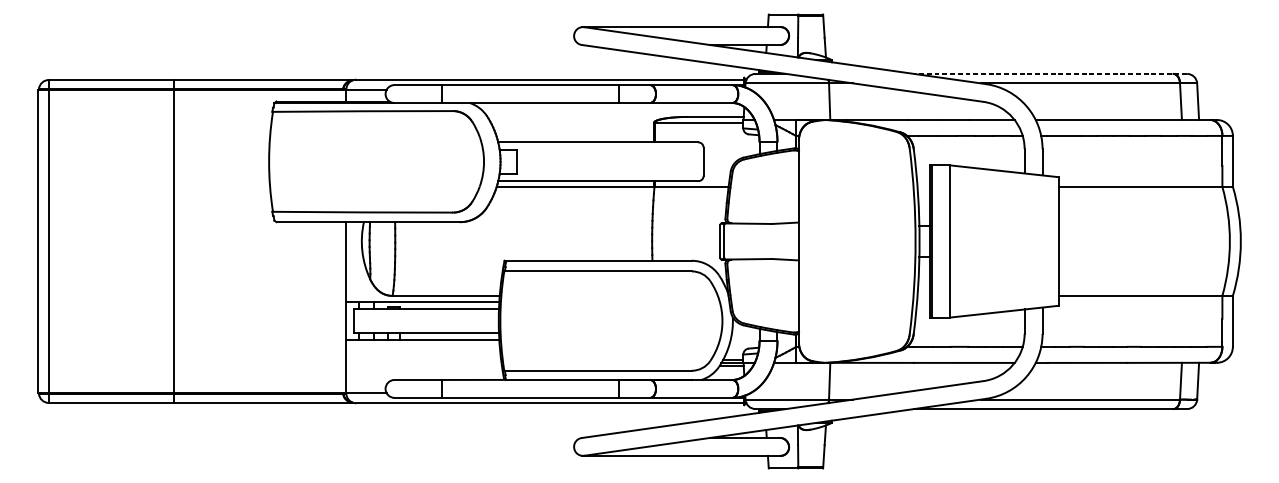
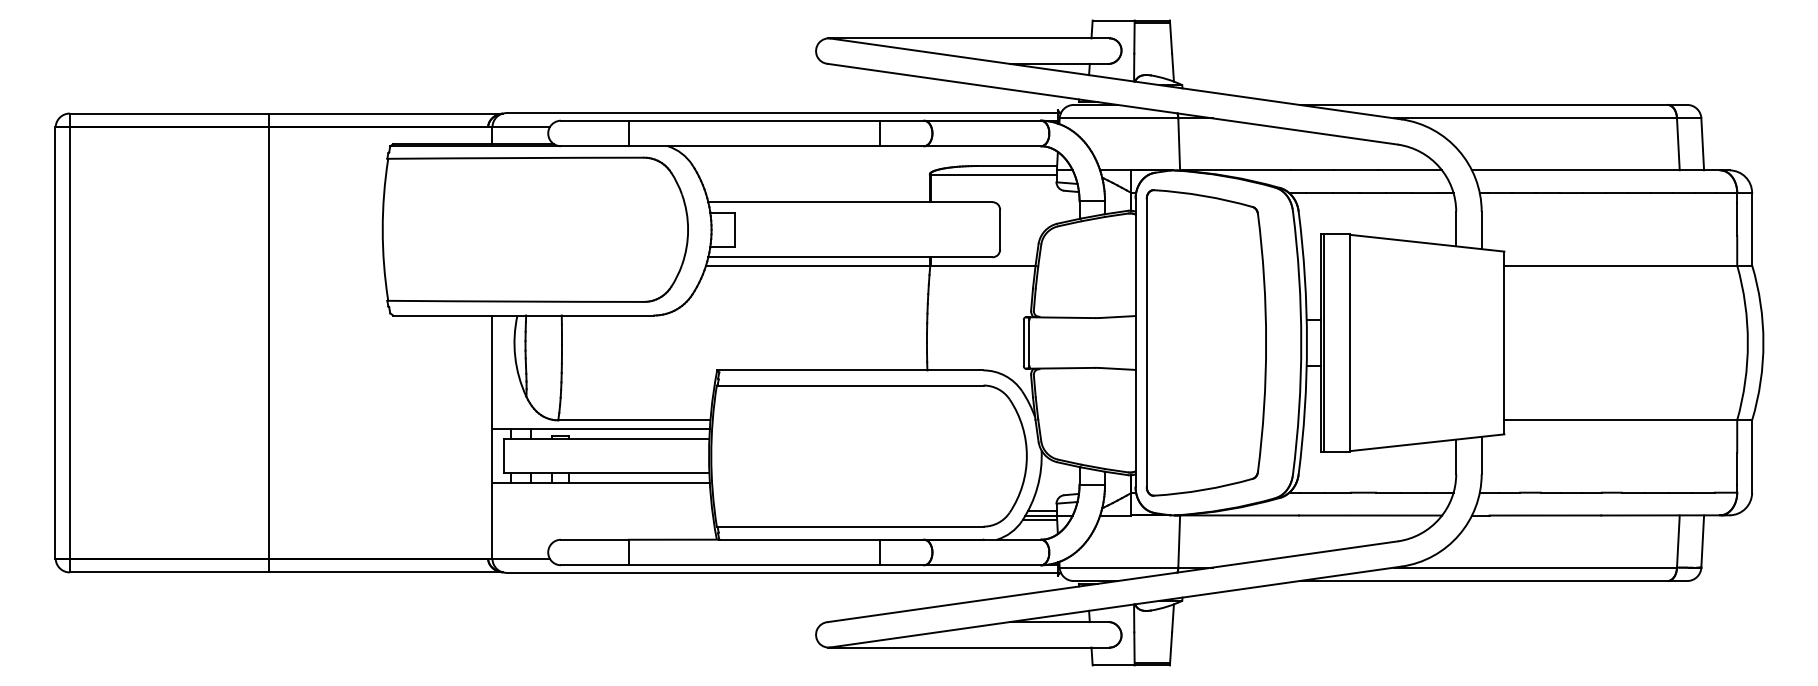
line: (1050, 73) -> (1493, 104), dashed -> solid
line: (173, 241) -> (269, 342), moved
part: (848, 241) -> (1205, 342), added

